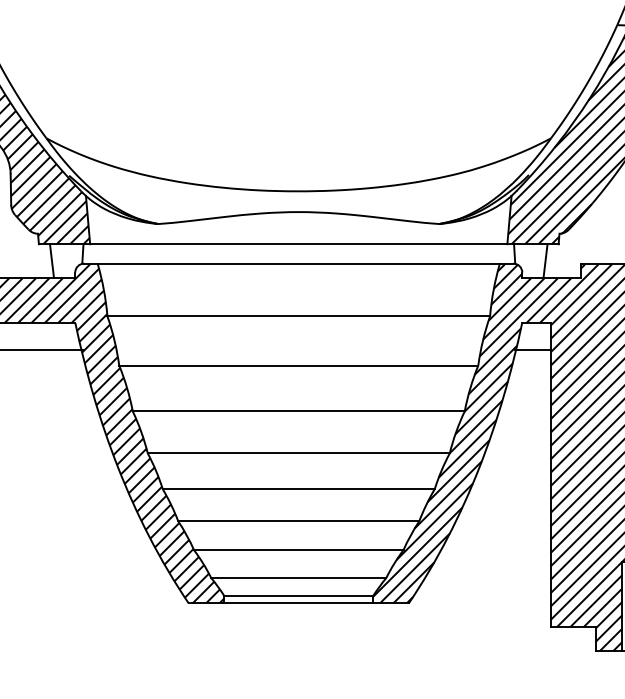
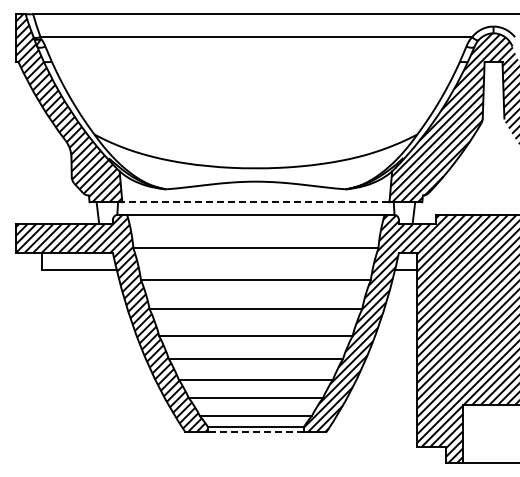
line: (298, 244) -> (255, 202), solid -> dashed
line: (298, 603) -> (255, 432), solid -> dashed

